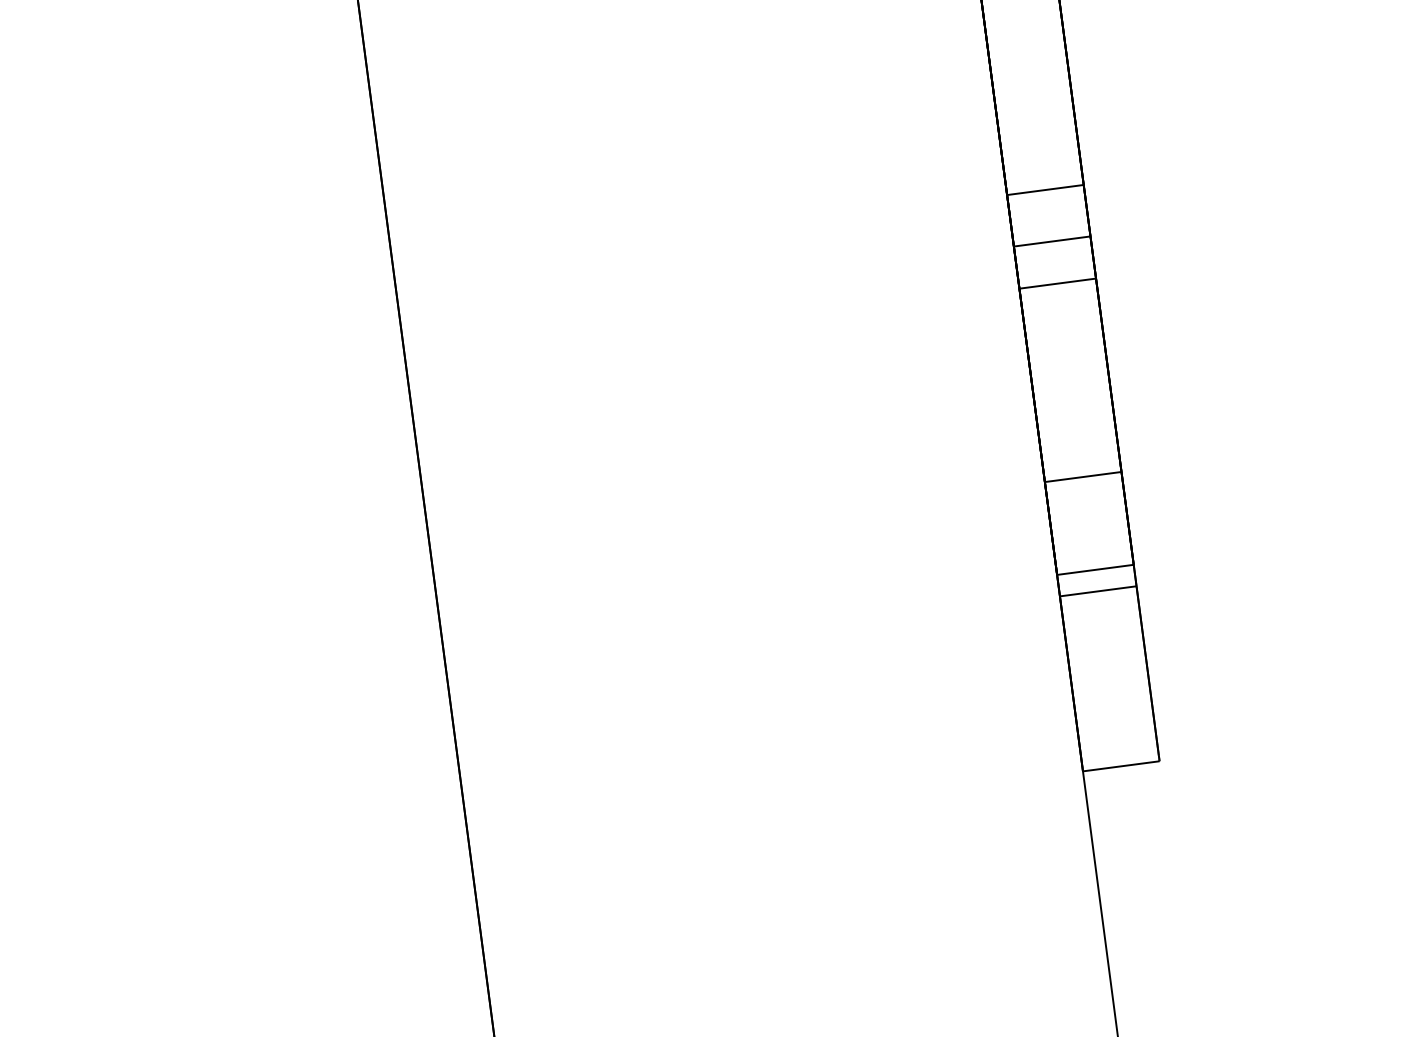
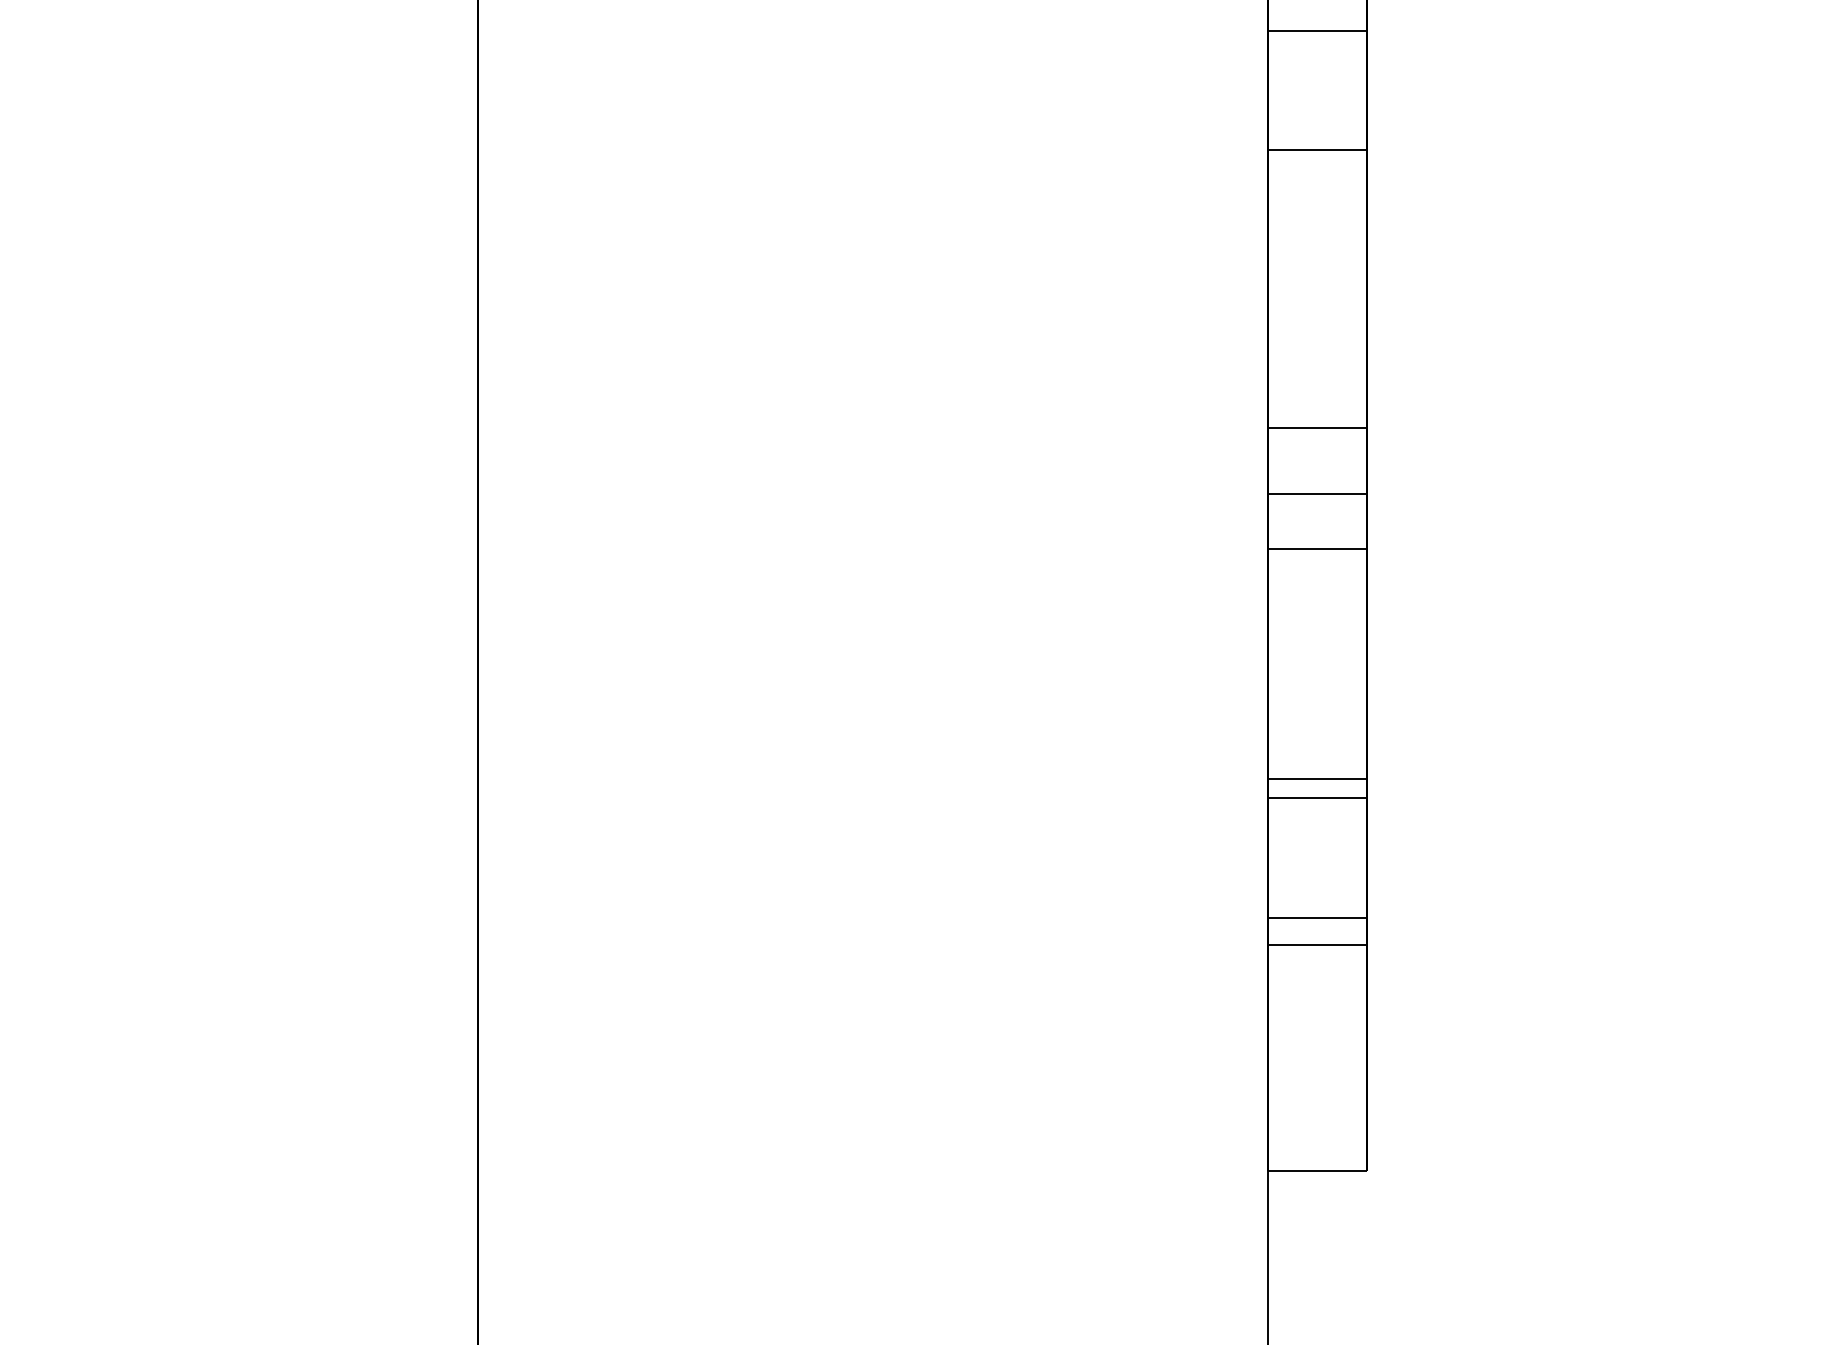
line: (1081, 462) -> (1317, 779), added

